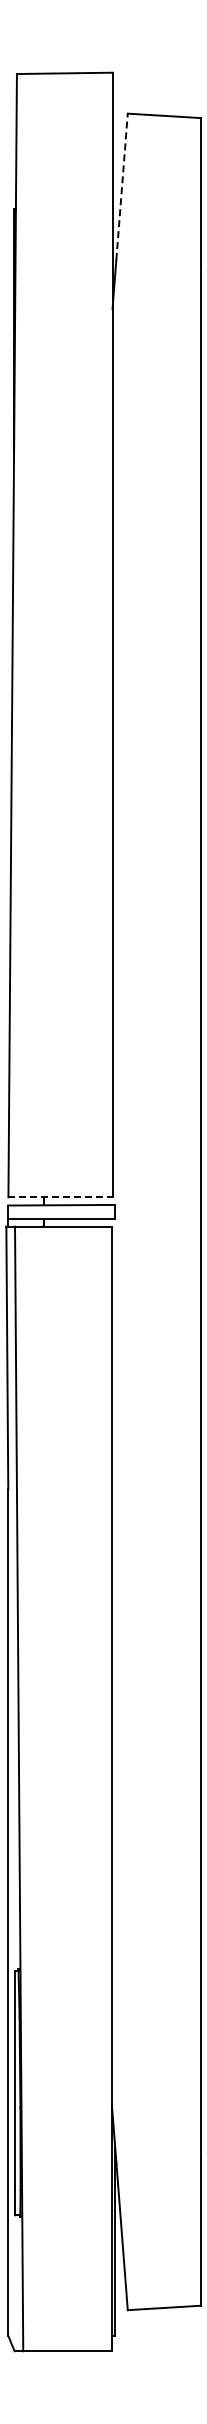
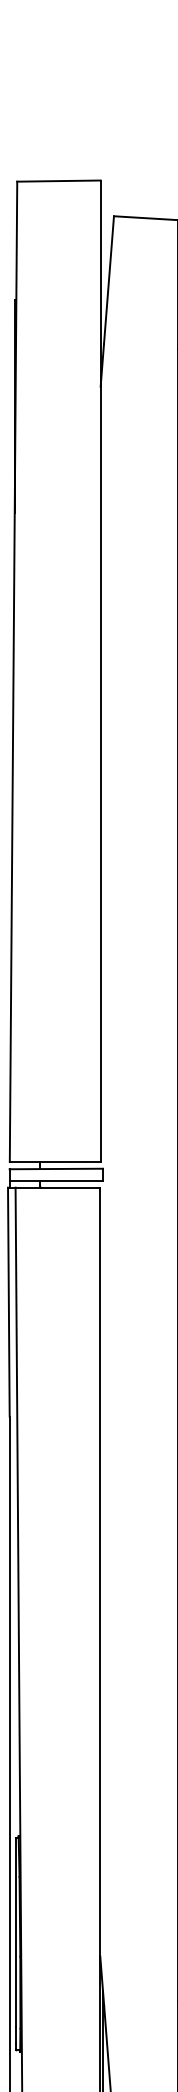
line: (122, 186) -> (109, 279), dashed -> solid
line: (60, 1197) -> (55, 1162), dashed -> solid

